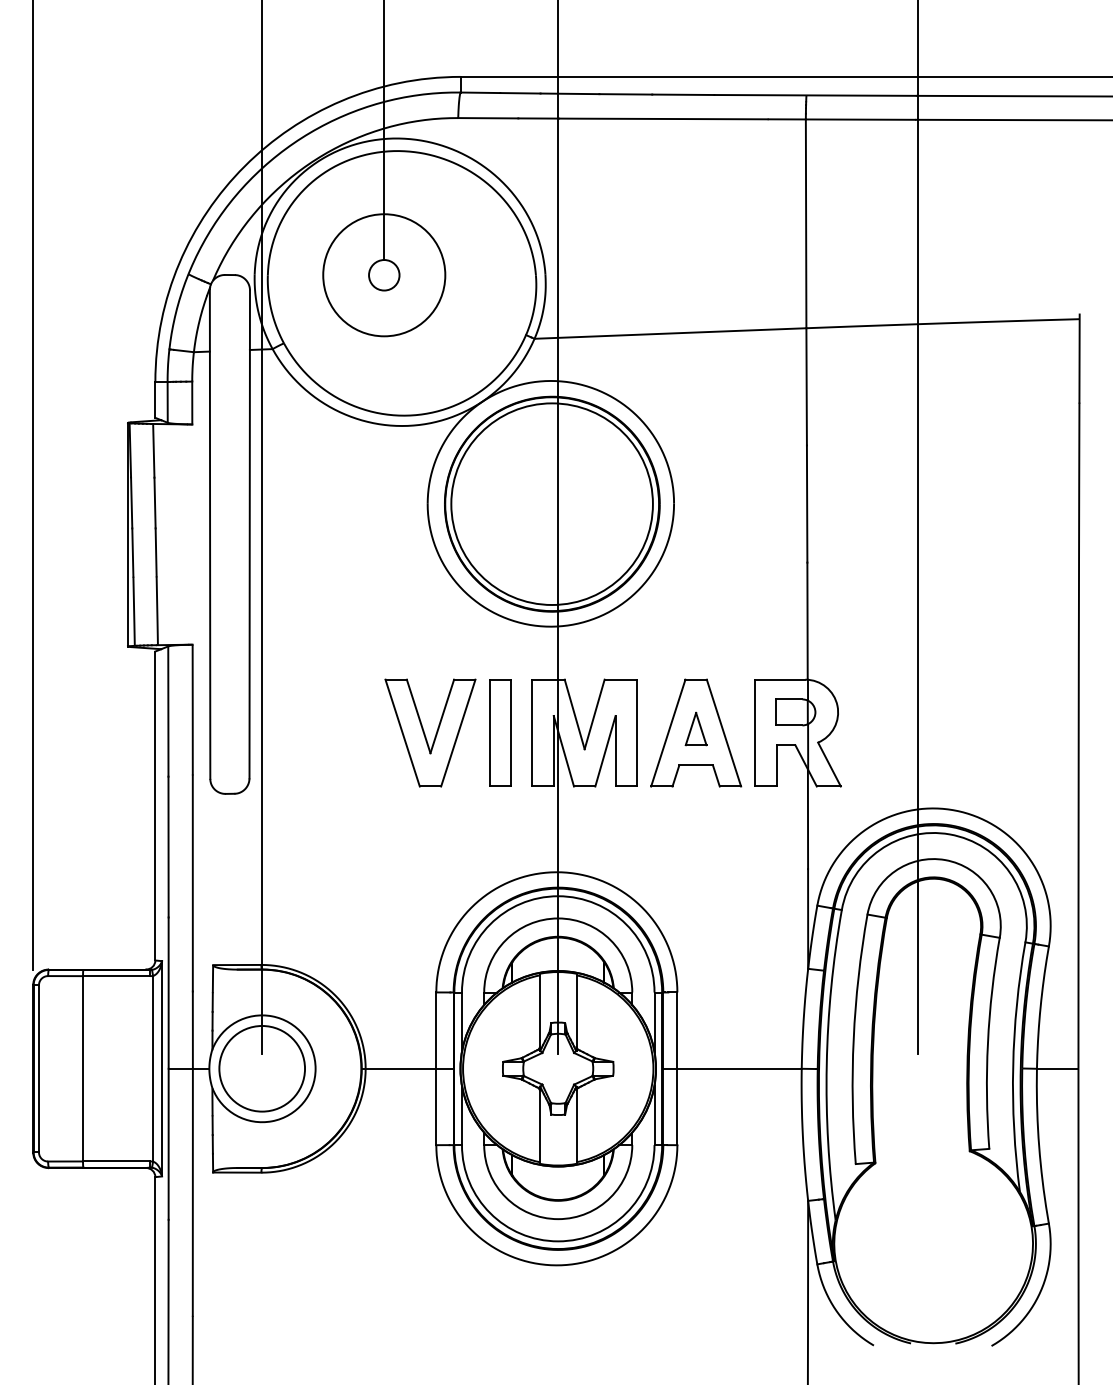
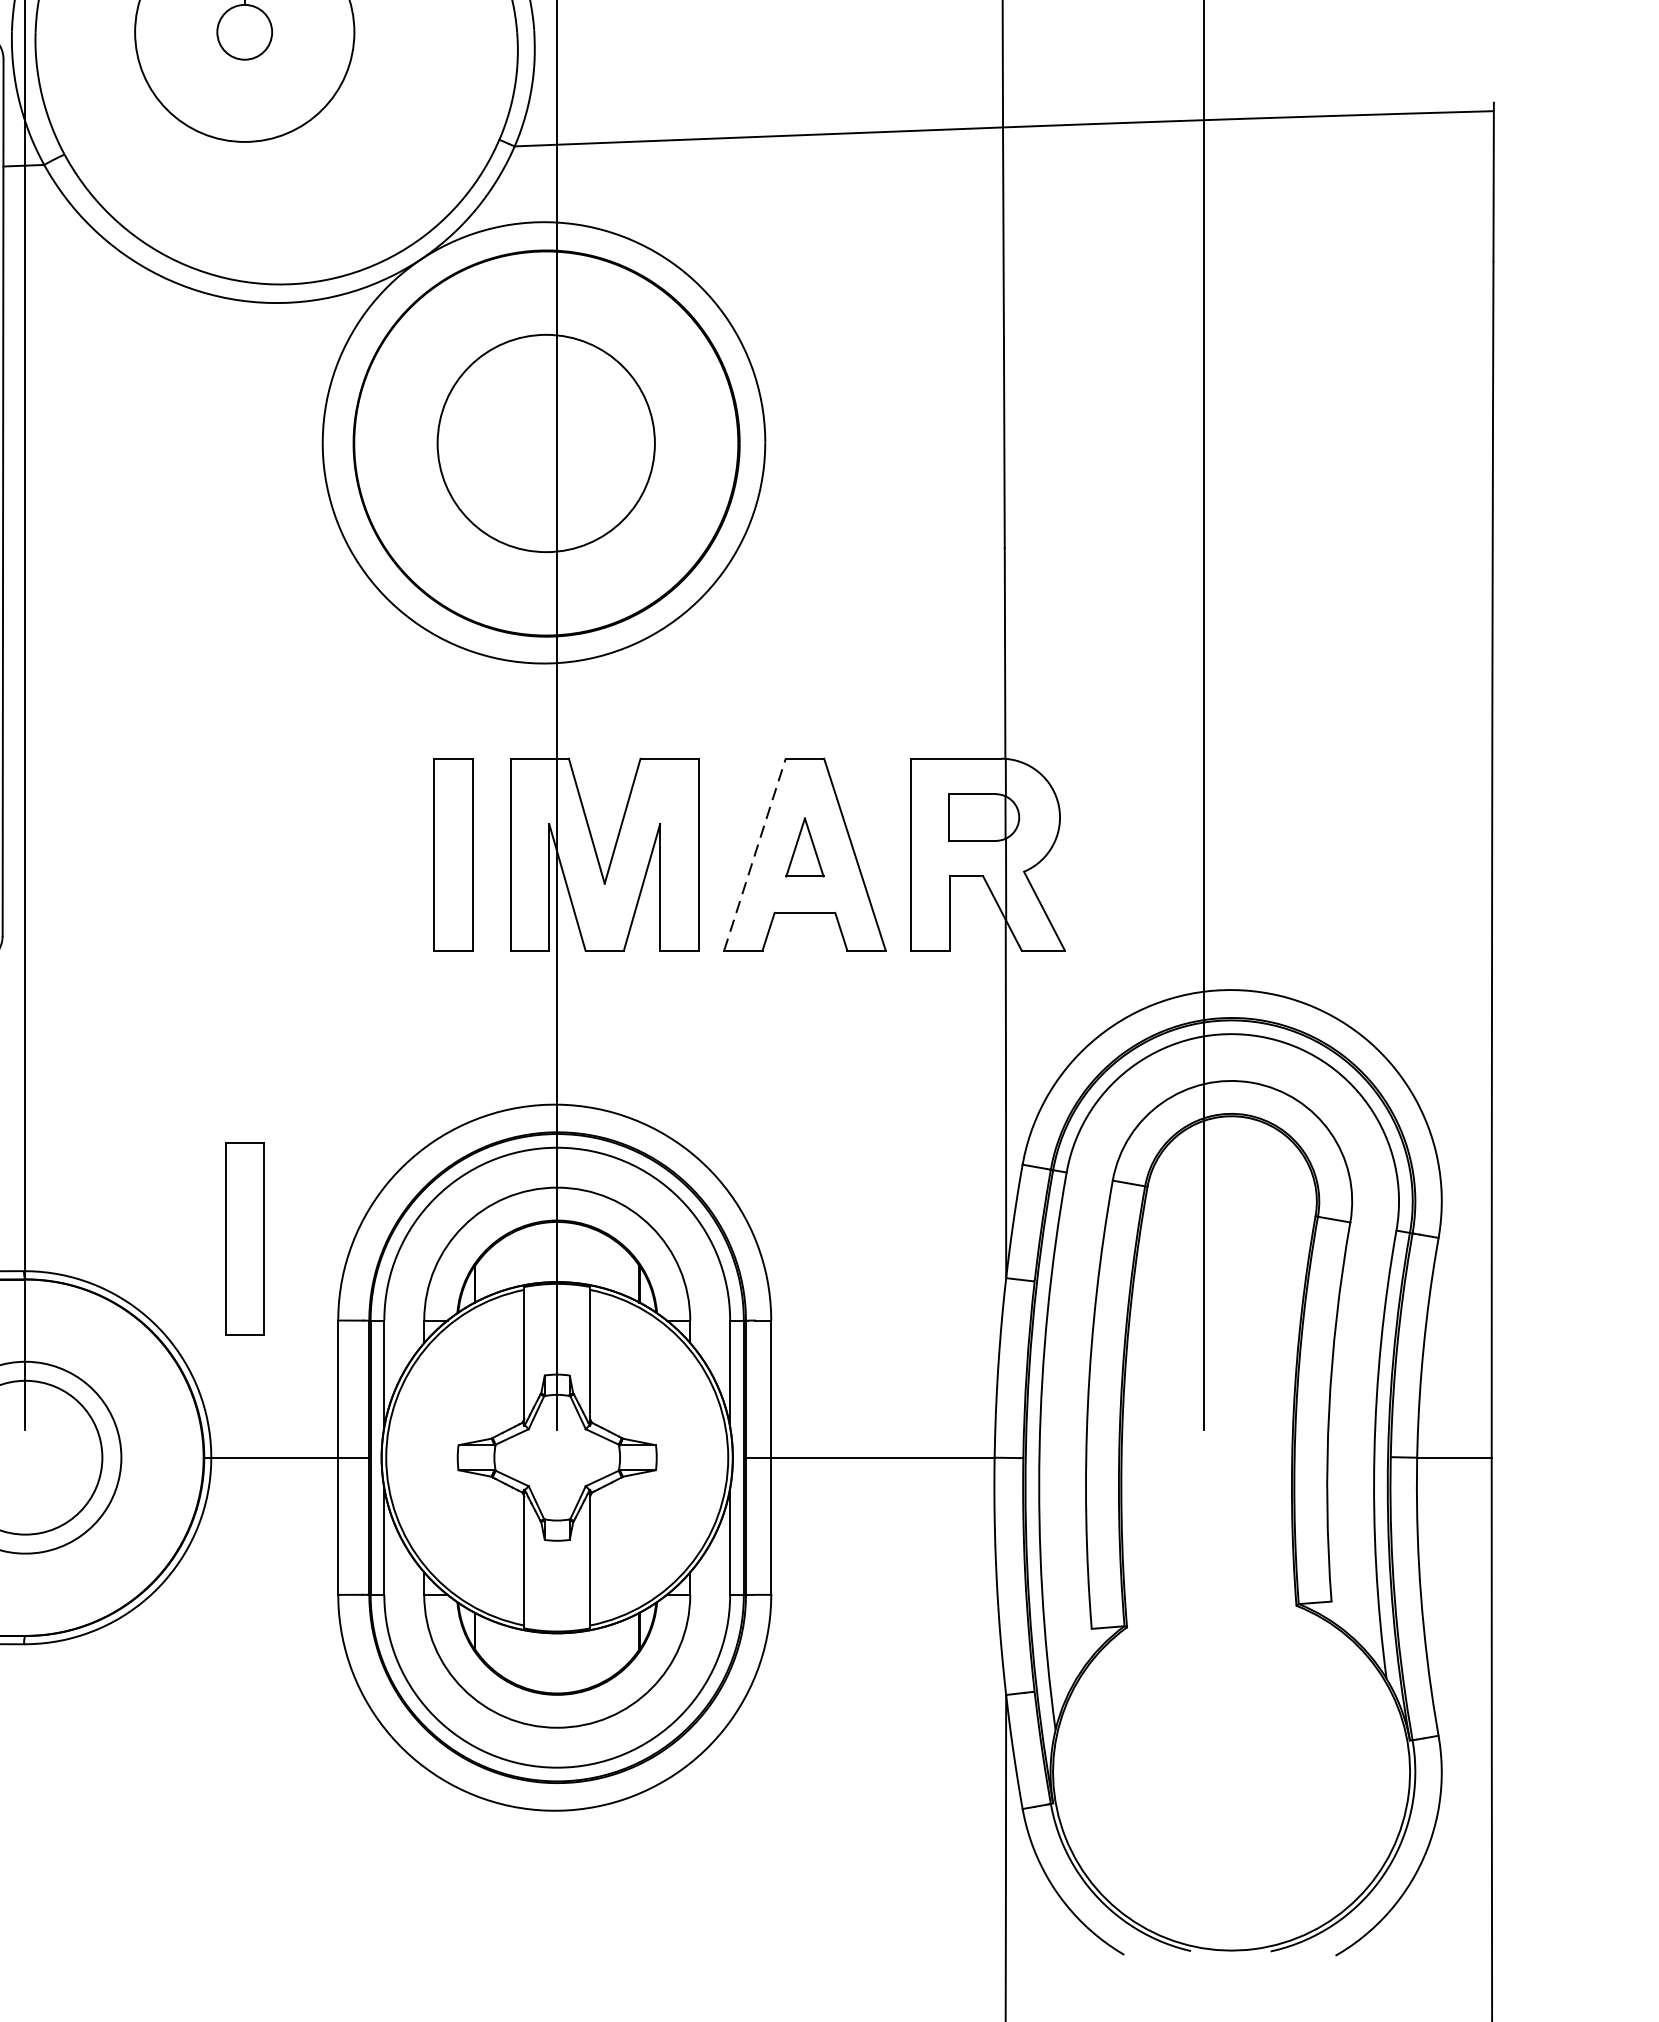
circle: (551, 503) -> (545, 442), size x0.6
part: (430, 732) -> (327, 853), removed
line: (668, 732) -> (755, 853), solid -> dashed
part: (384, 946) -> (245, 1238), added

